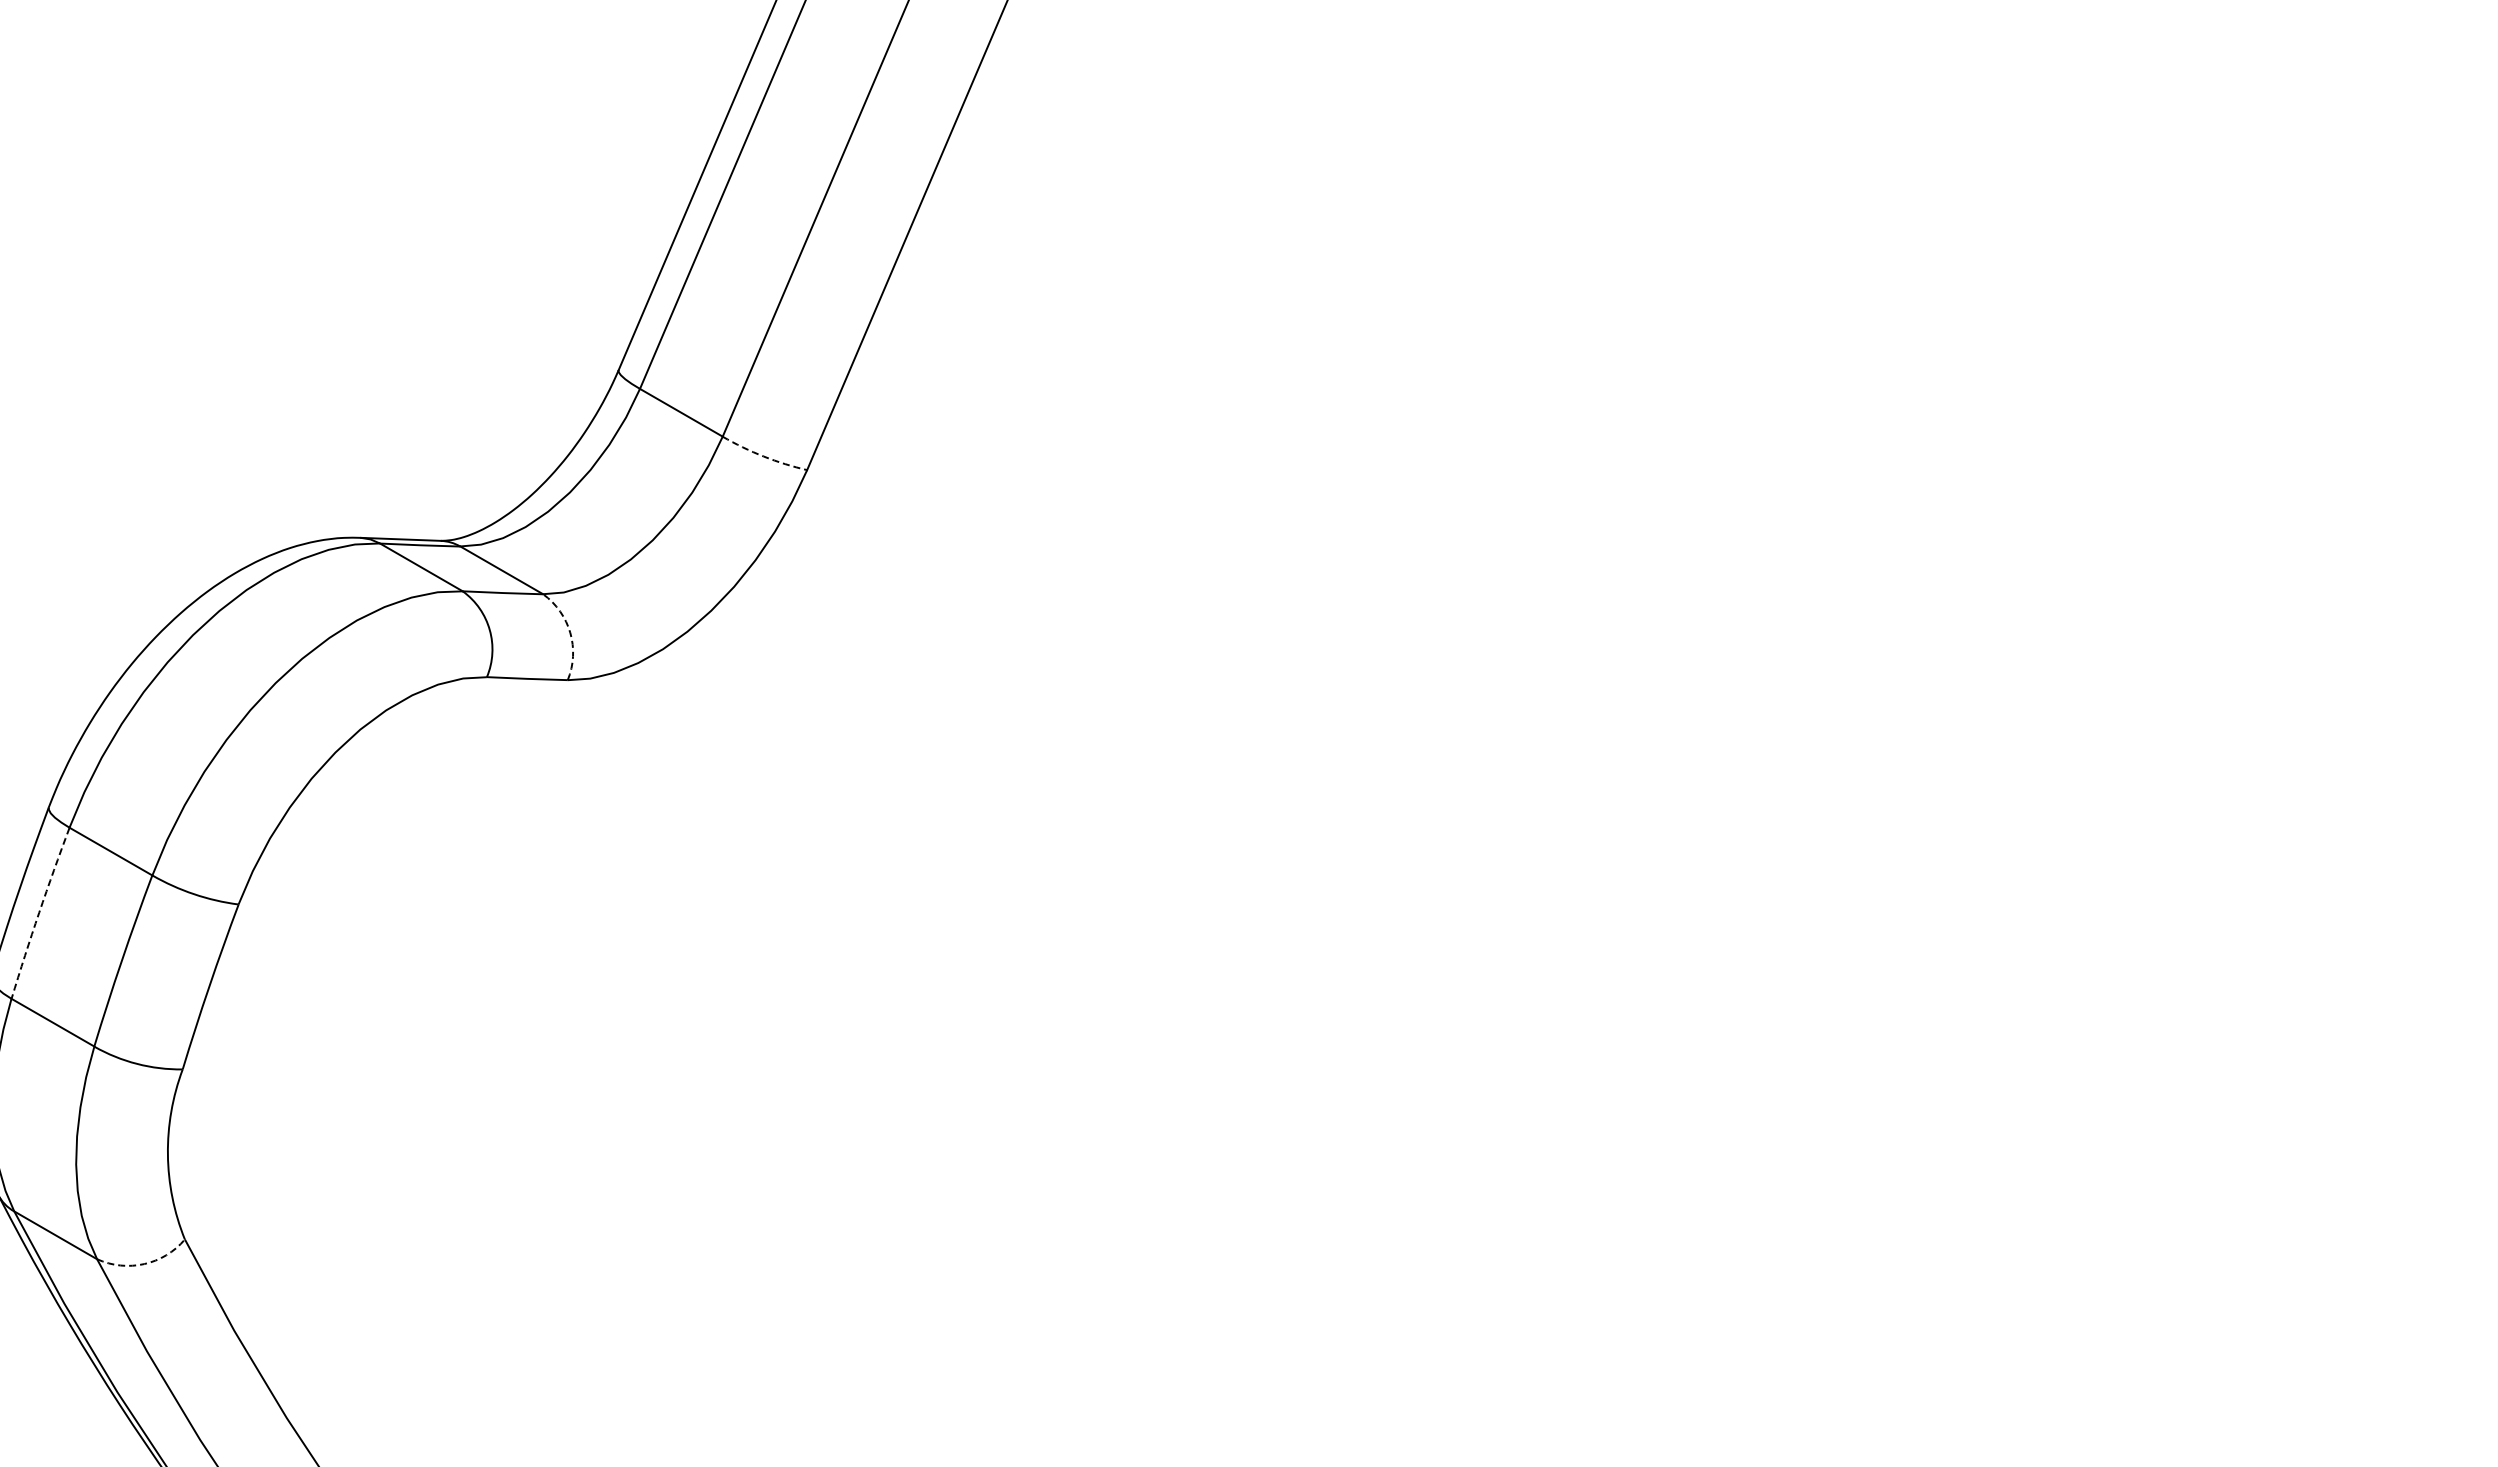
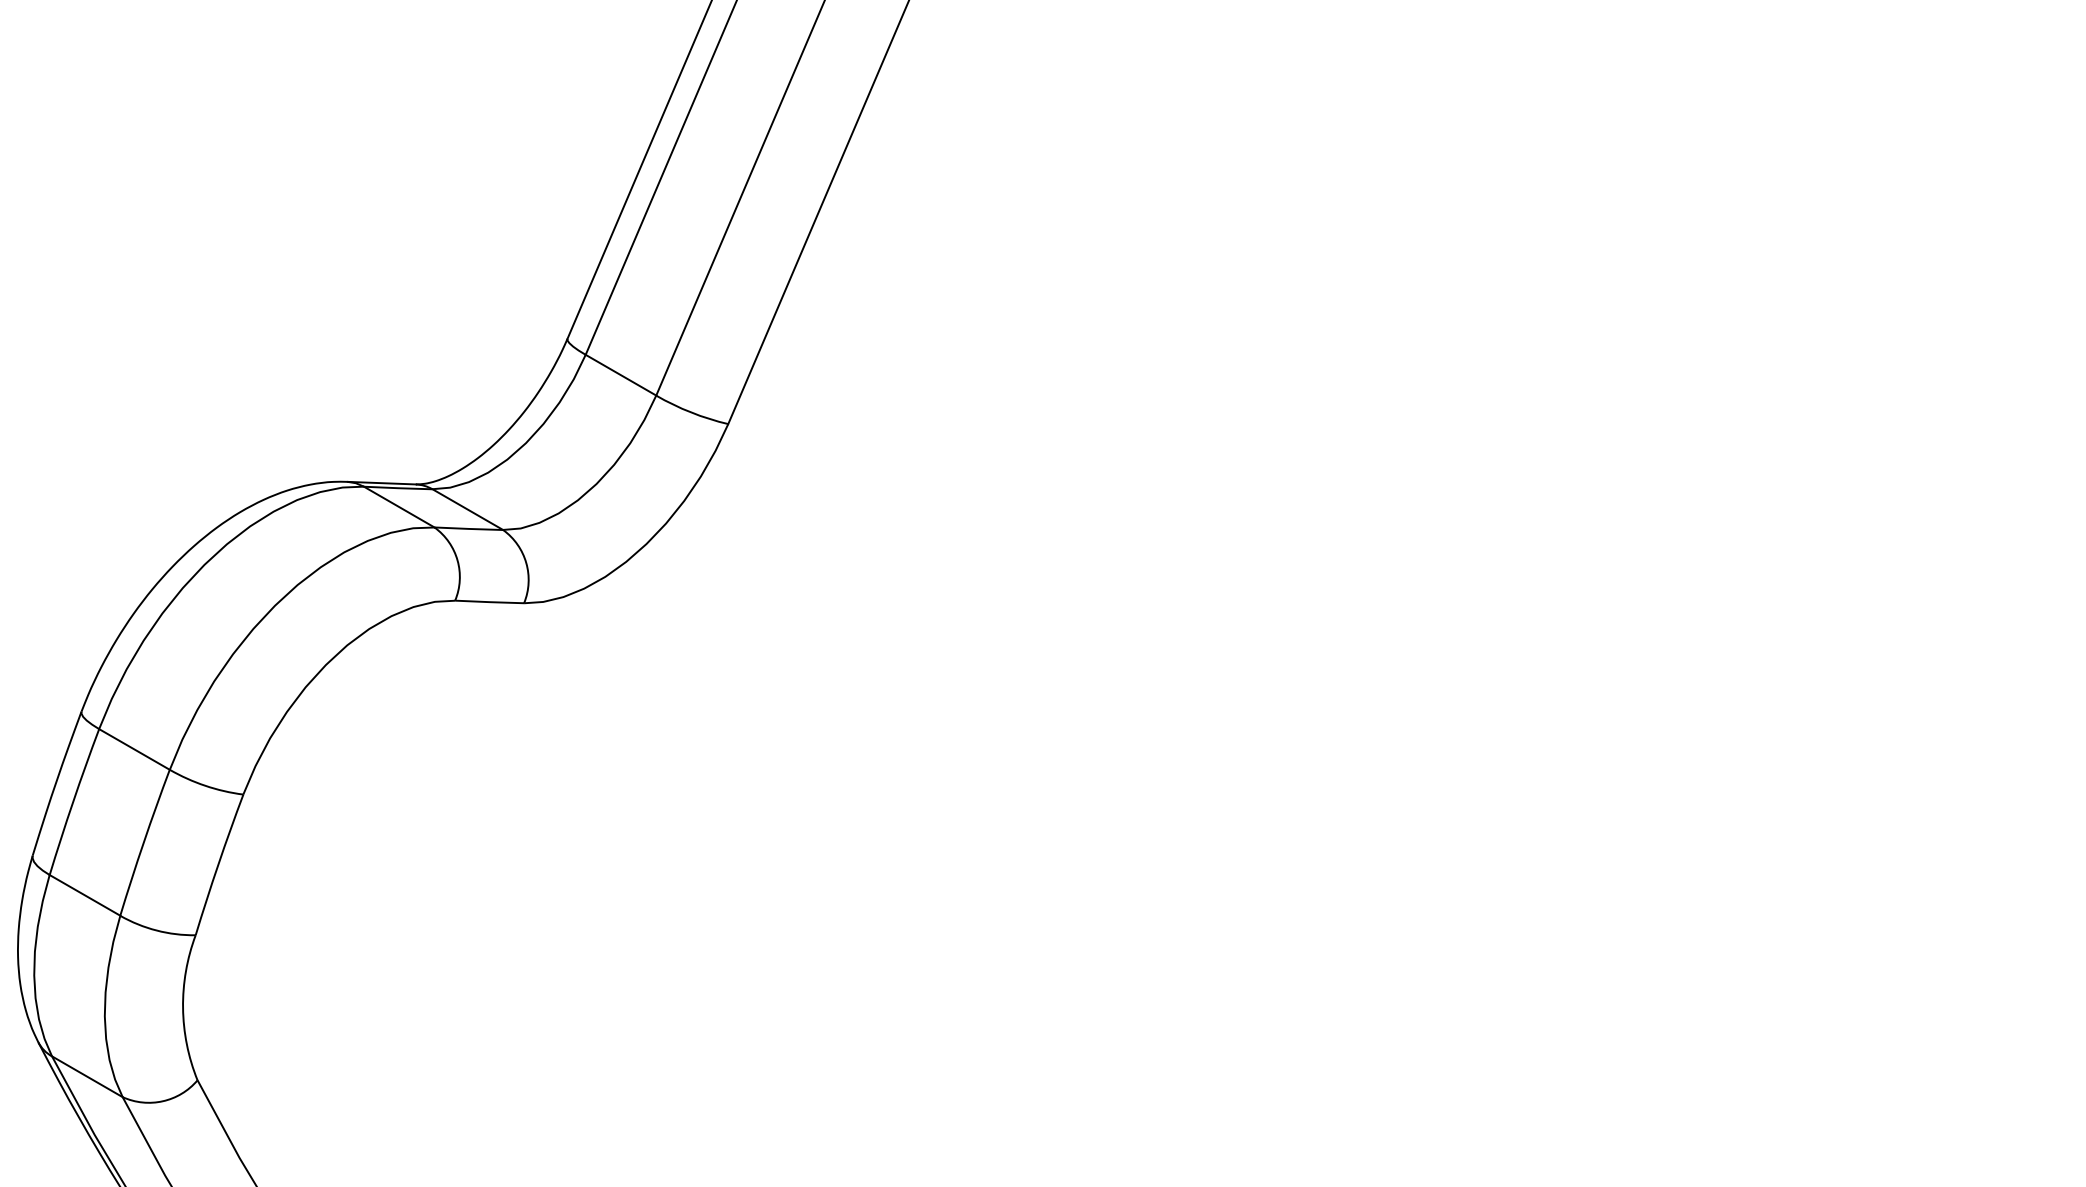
arc: (763, 456) -> (691, 412), dashed -> solid
arc: (570, 632) -> (526, 562), dashed -> solid
arc: (39, 912) -> (73, 801), dashed -> solid
arc: (144, 1264) -> (163, 1101), dashed -> solid

